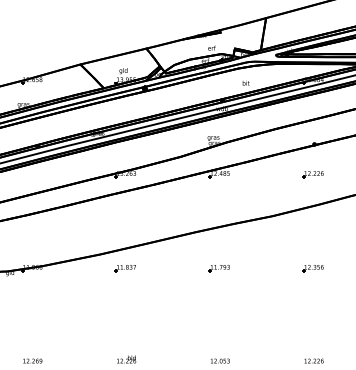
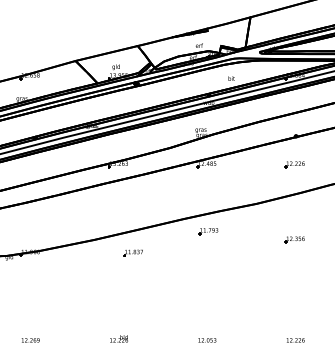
part: (124, 268) -> (132, 253), moved
part: (218, 268) -> (207, 231), moved
part: (312, 268) -> (294, 239), moved

